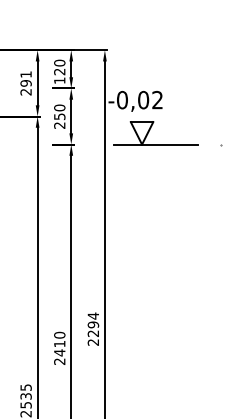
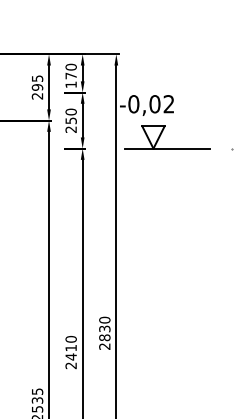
text: (59, 71) -> (70, 75), 120 -> 170
text: (26, 74) -> (37, 78), 291 -> 295
text: (93, 324) -> (104, 328), 2294 -> 2830

